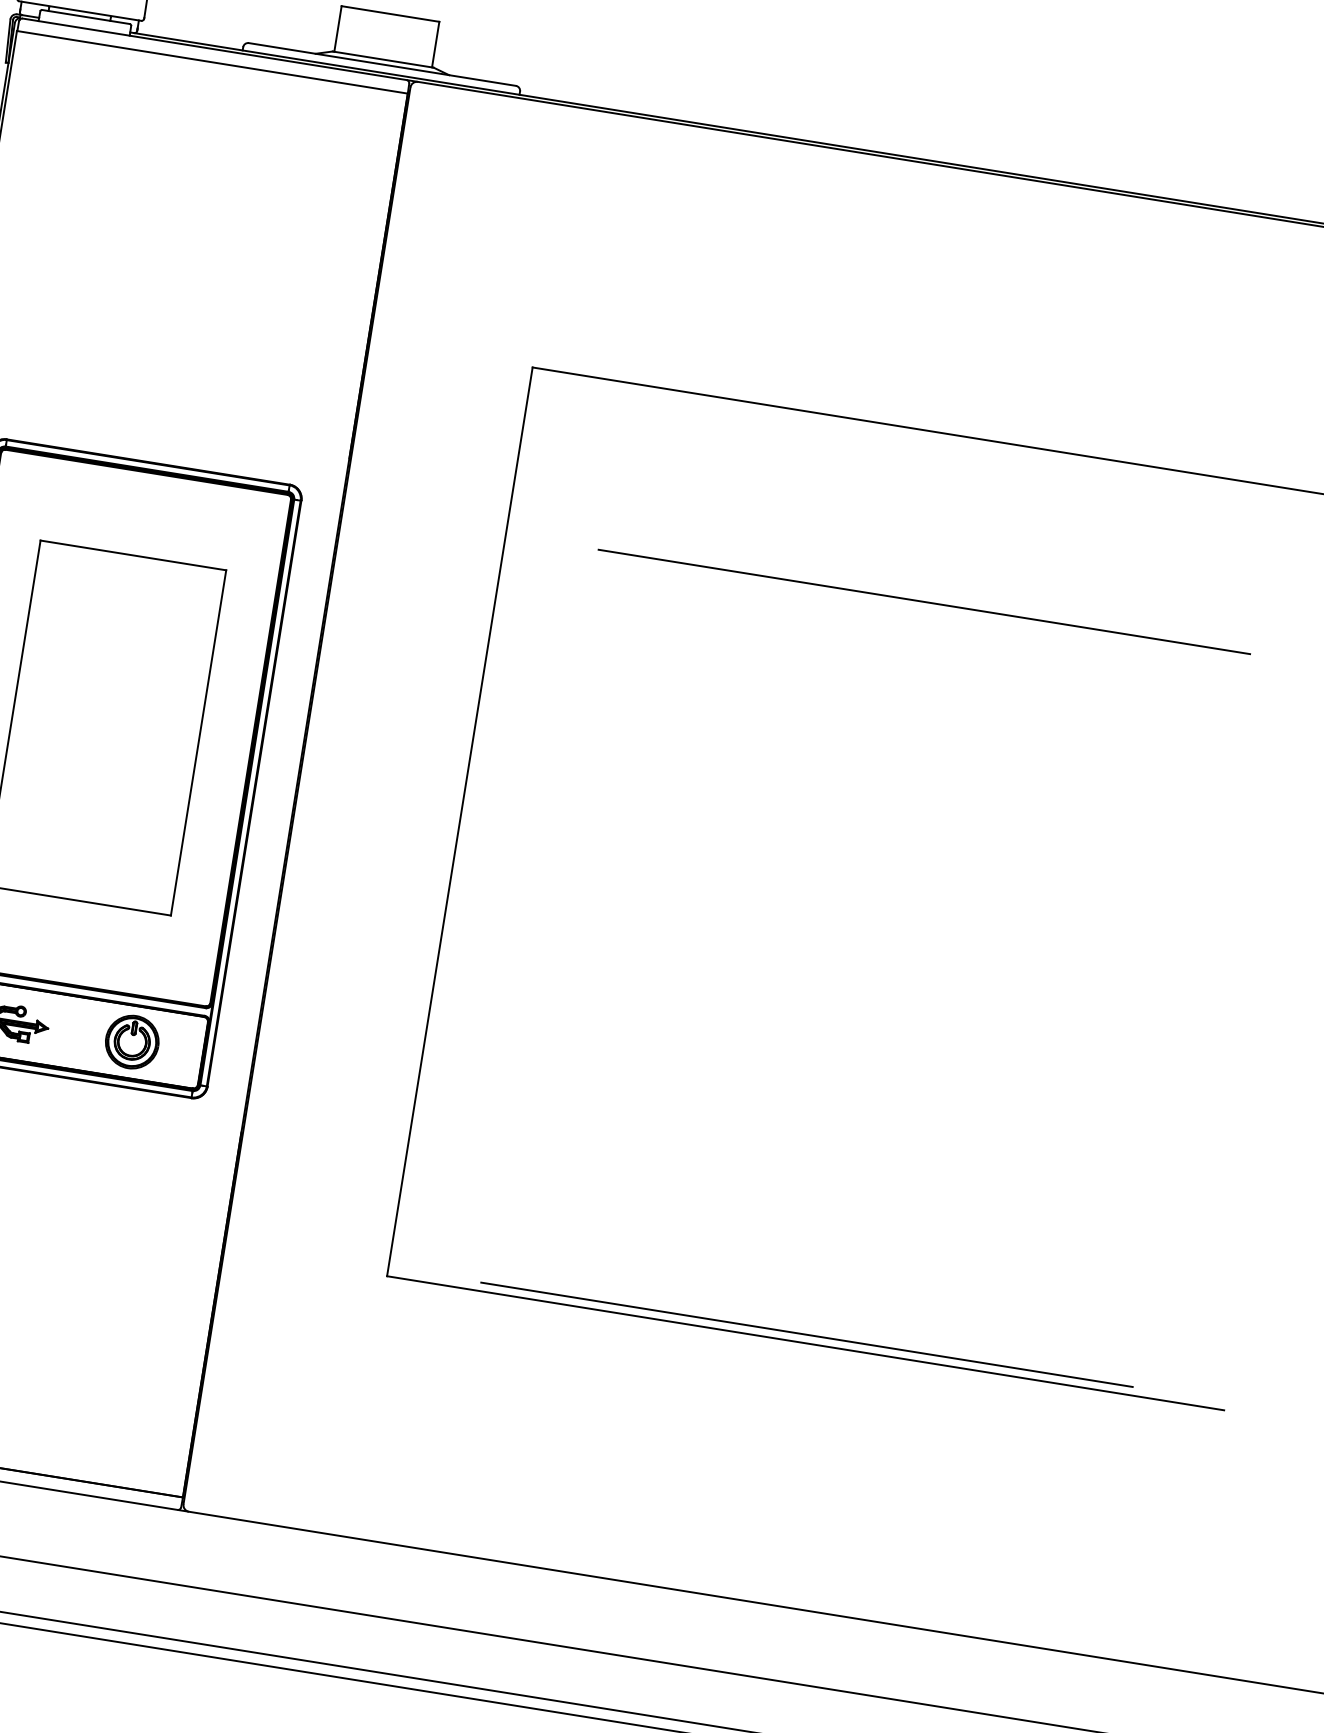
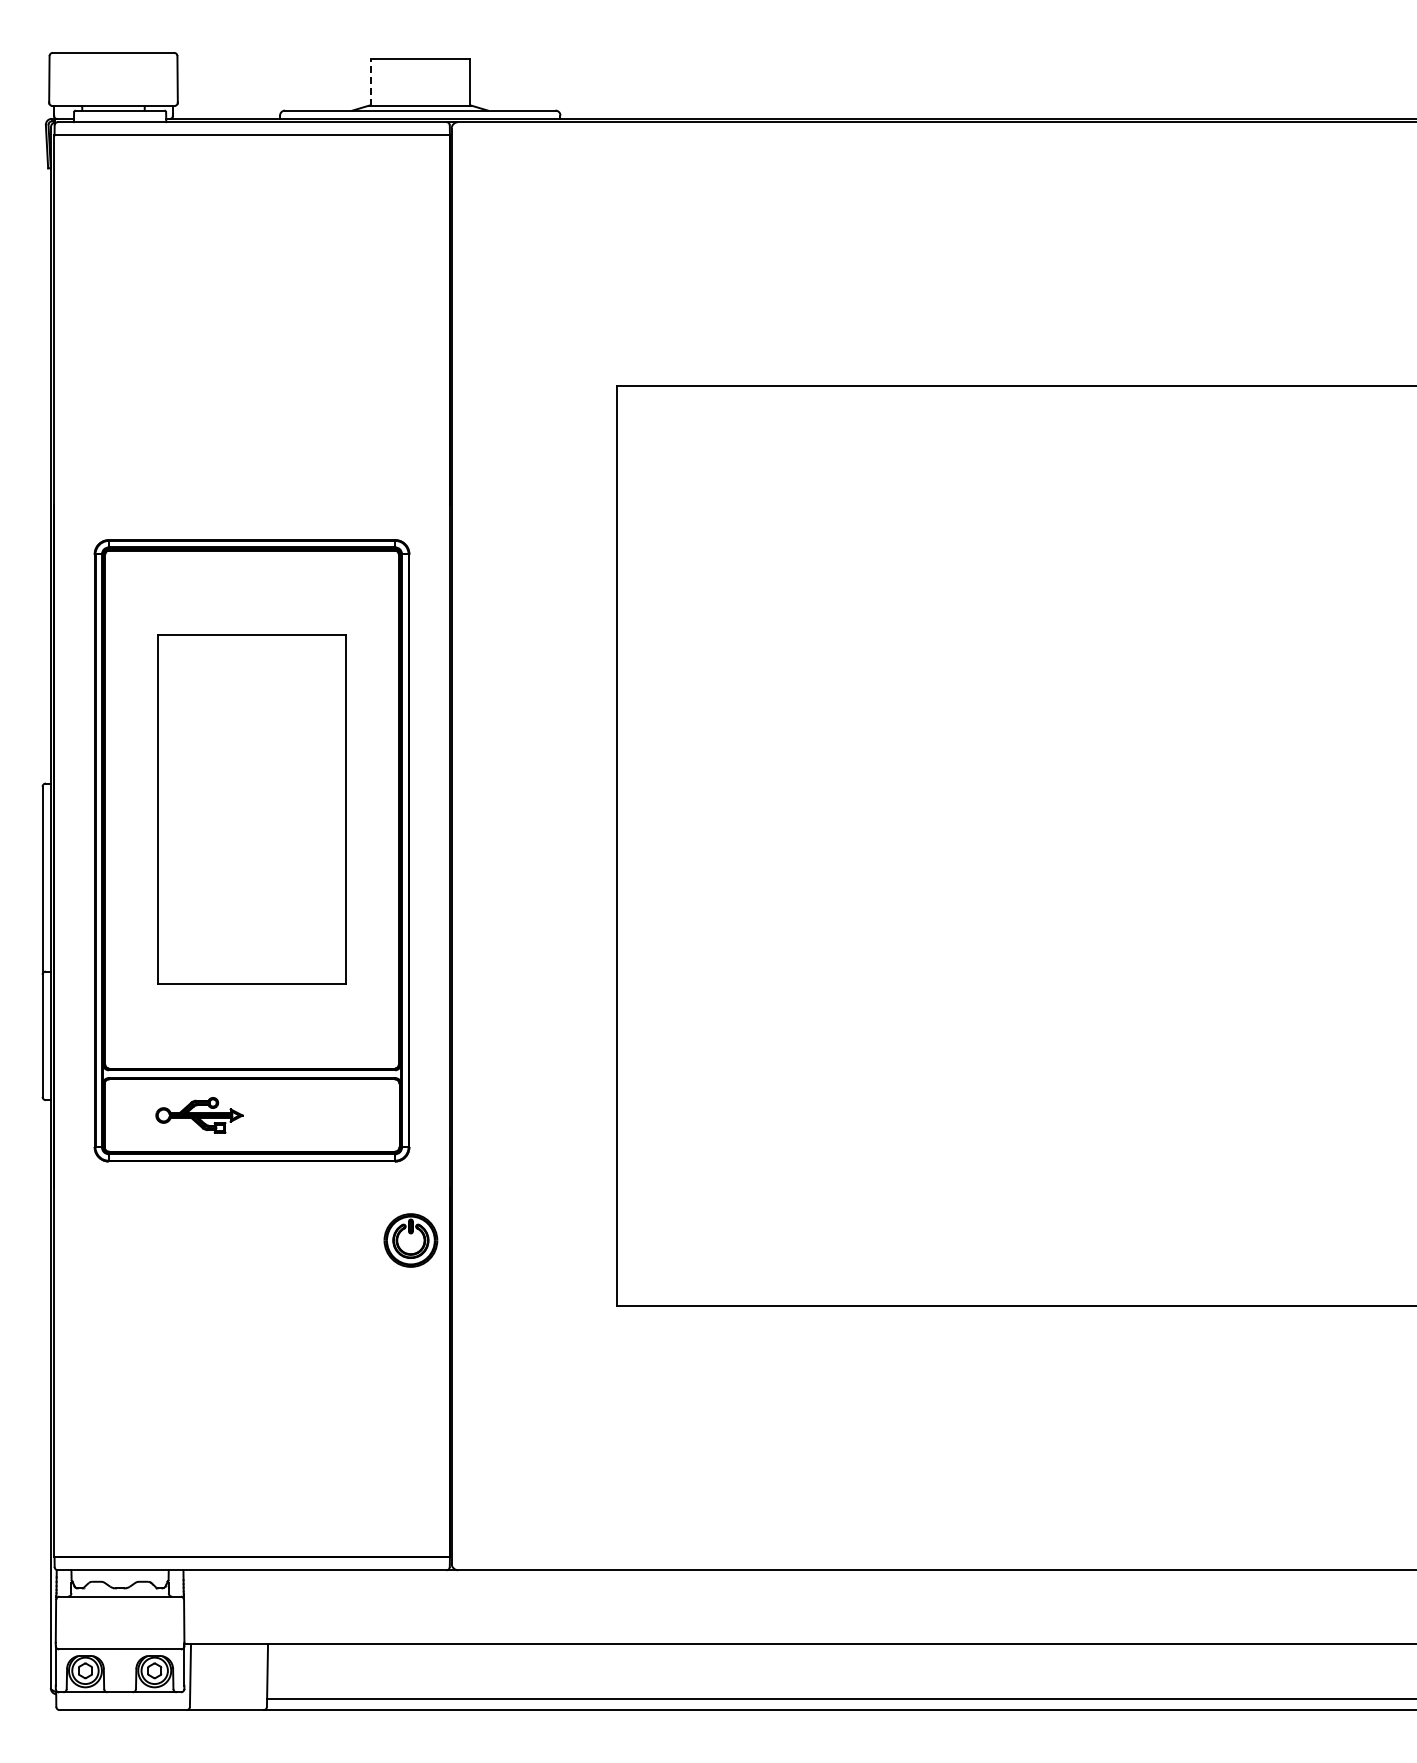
line: (337, 28) -> (370, 82), solid -> dashed
line: (924, 601) -> (1040, 555), removed
part: (131, 1042) -> (410, 1240), moved
line: (807, 1334) -> (1040, 1297), removed

